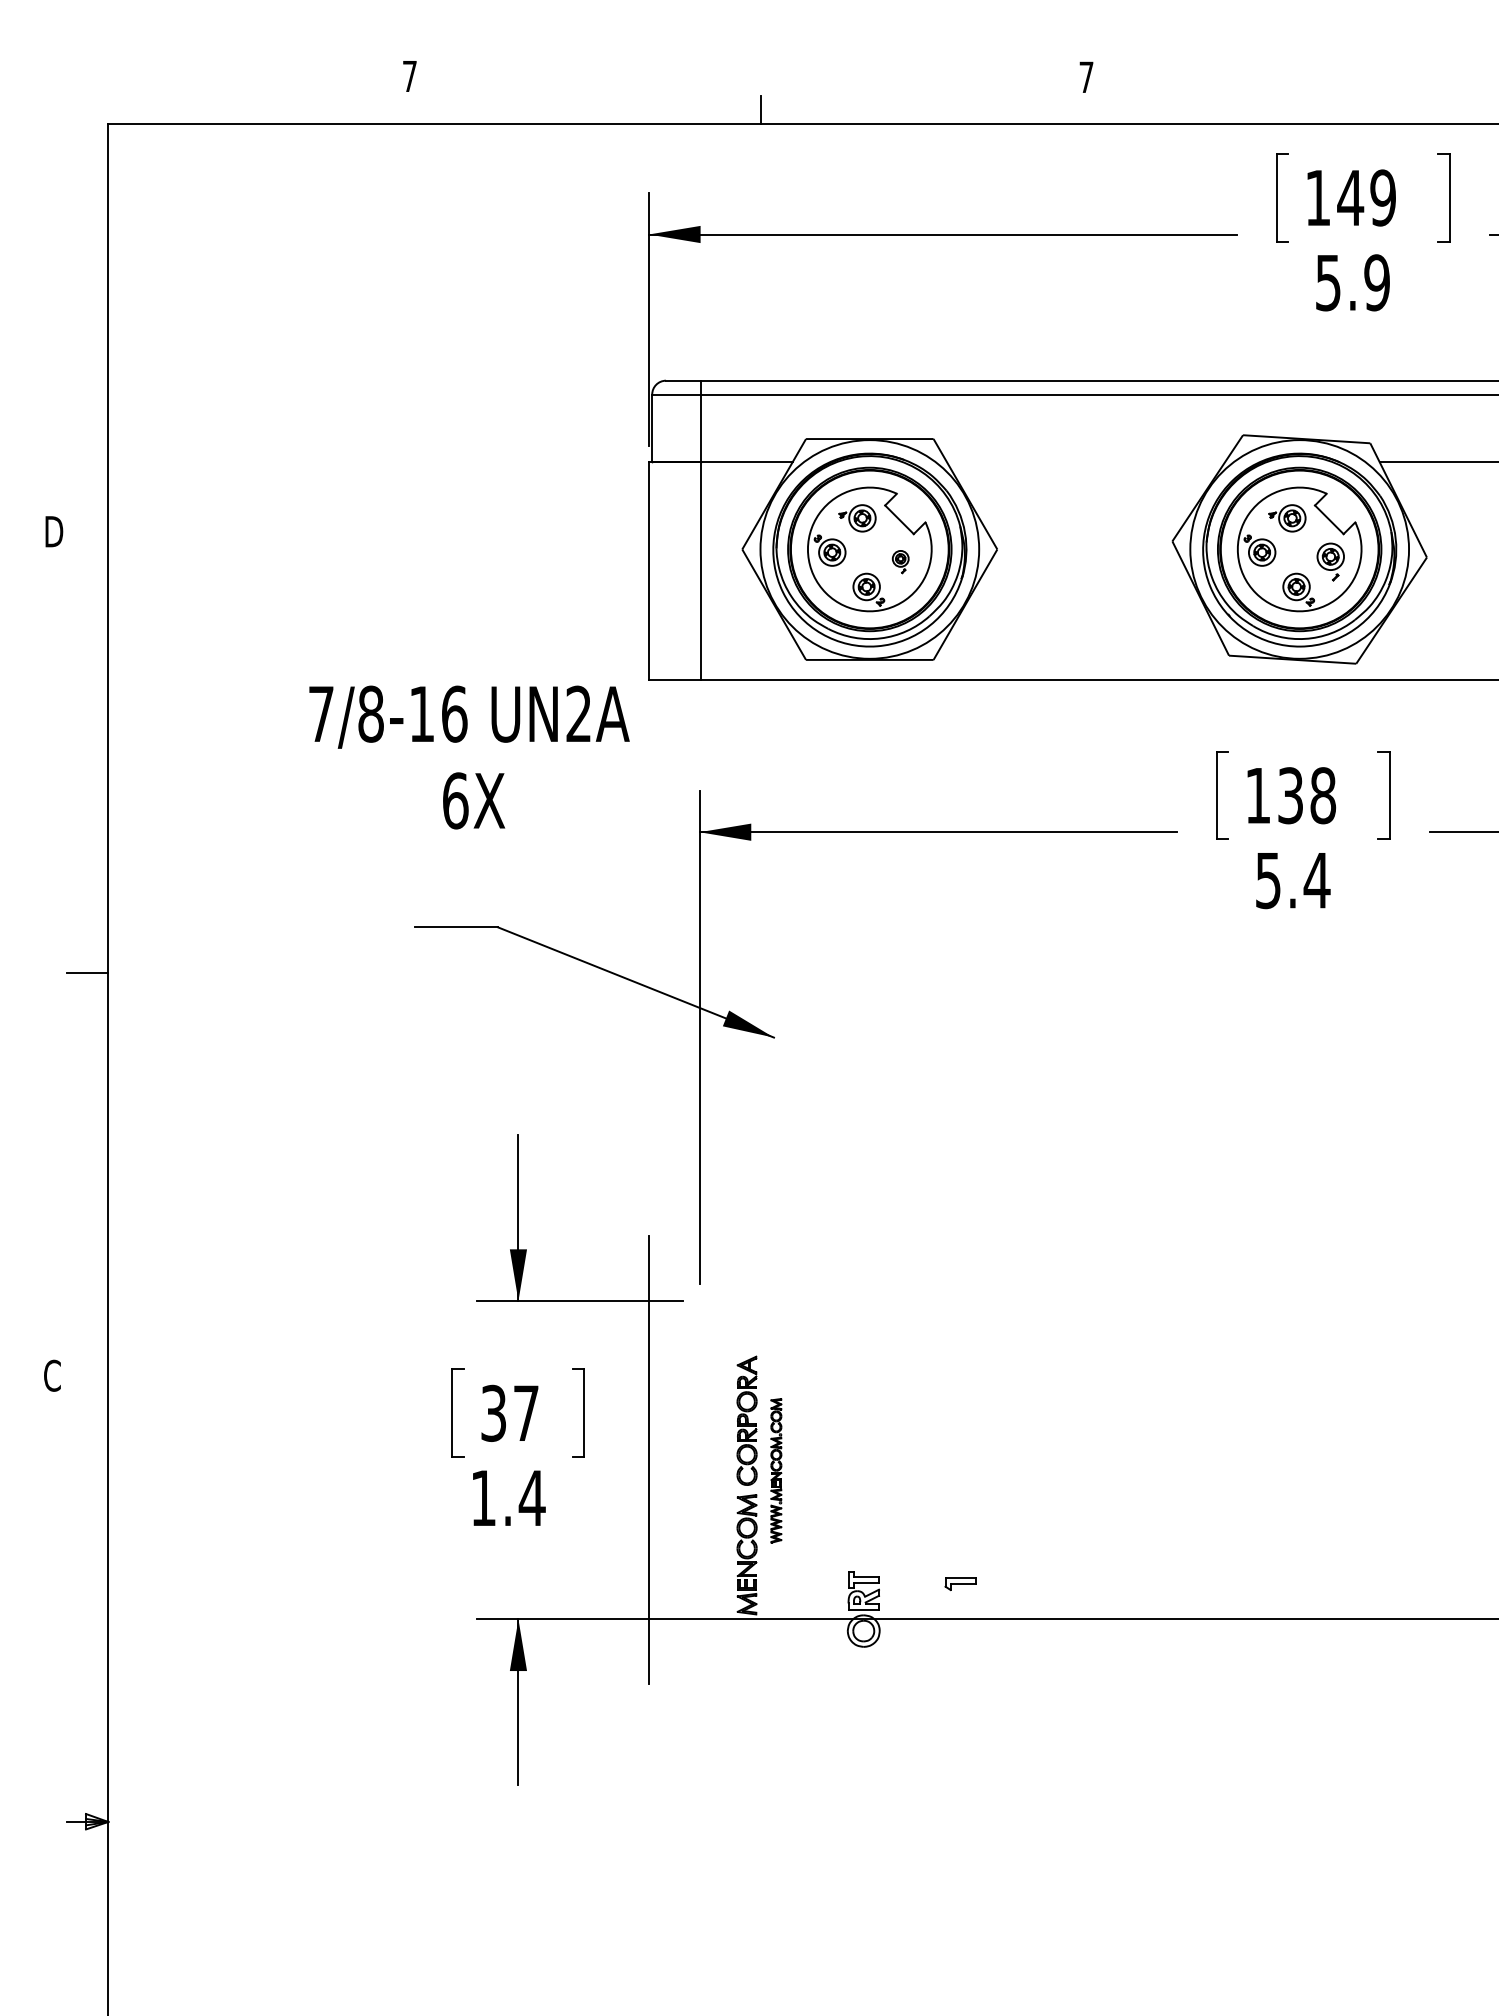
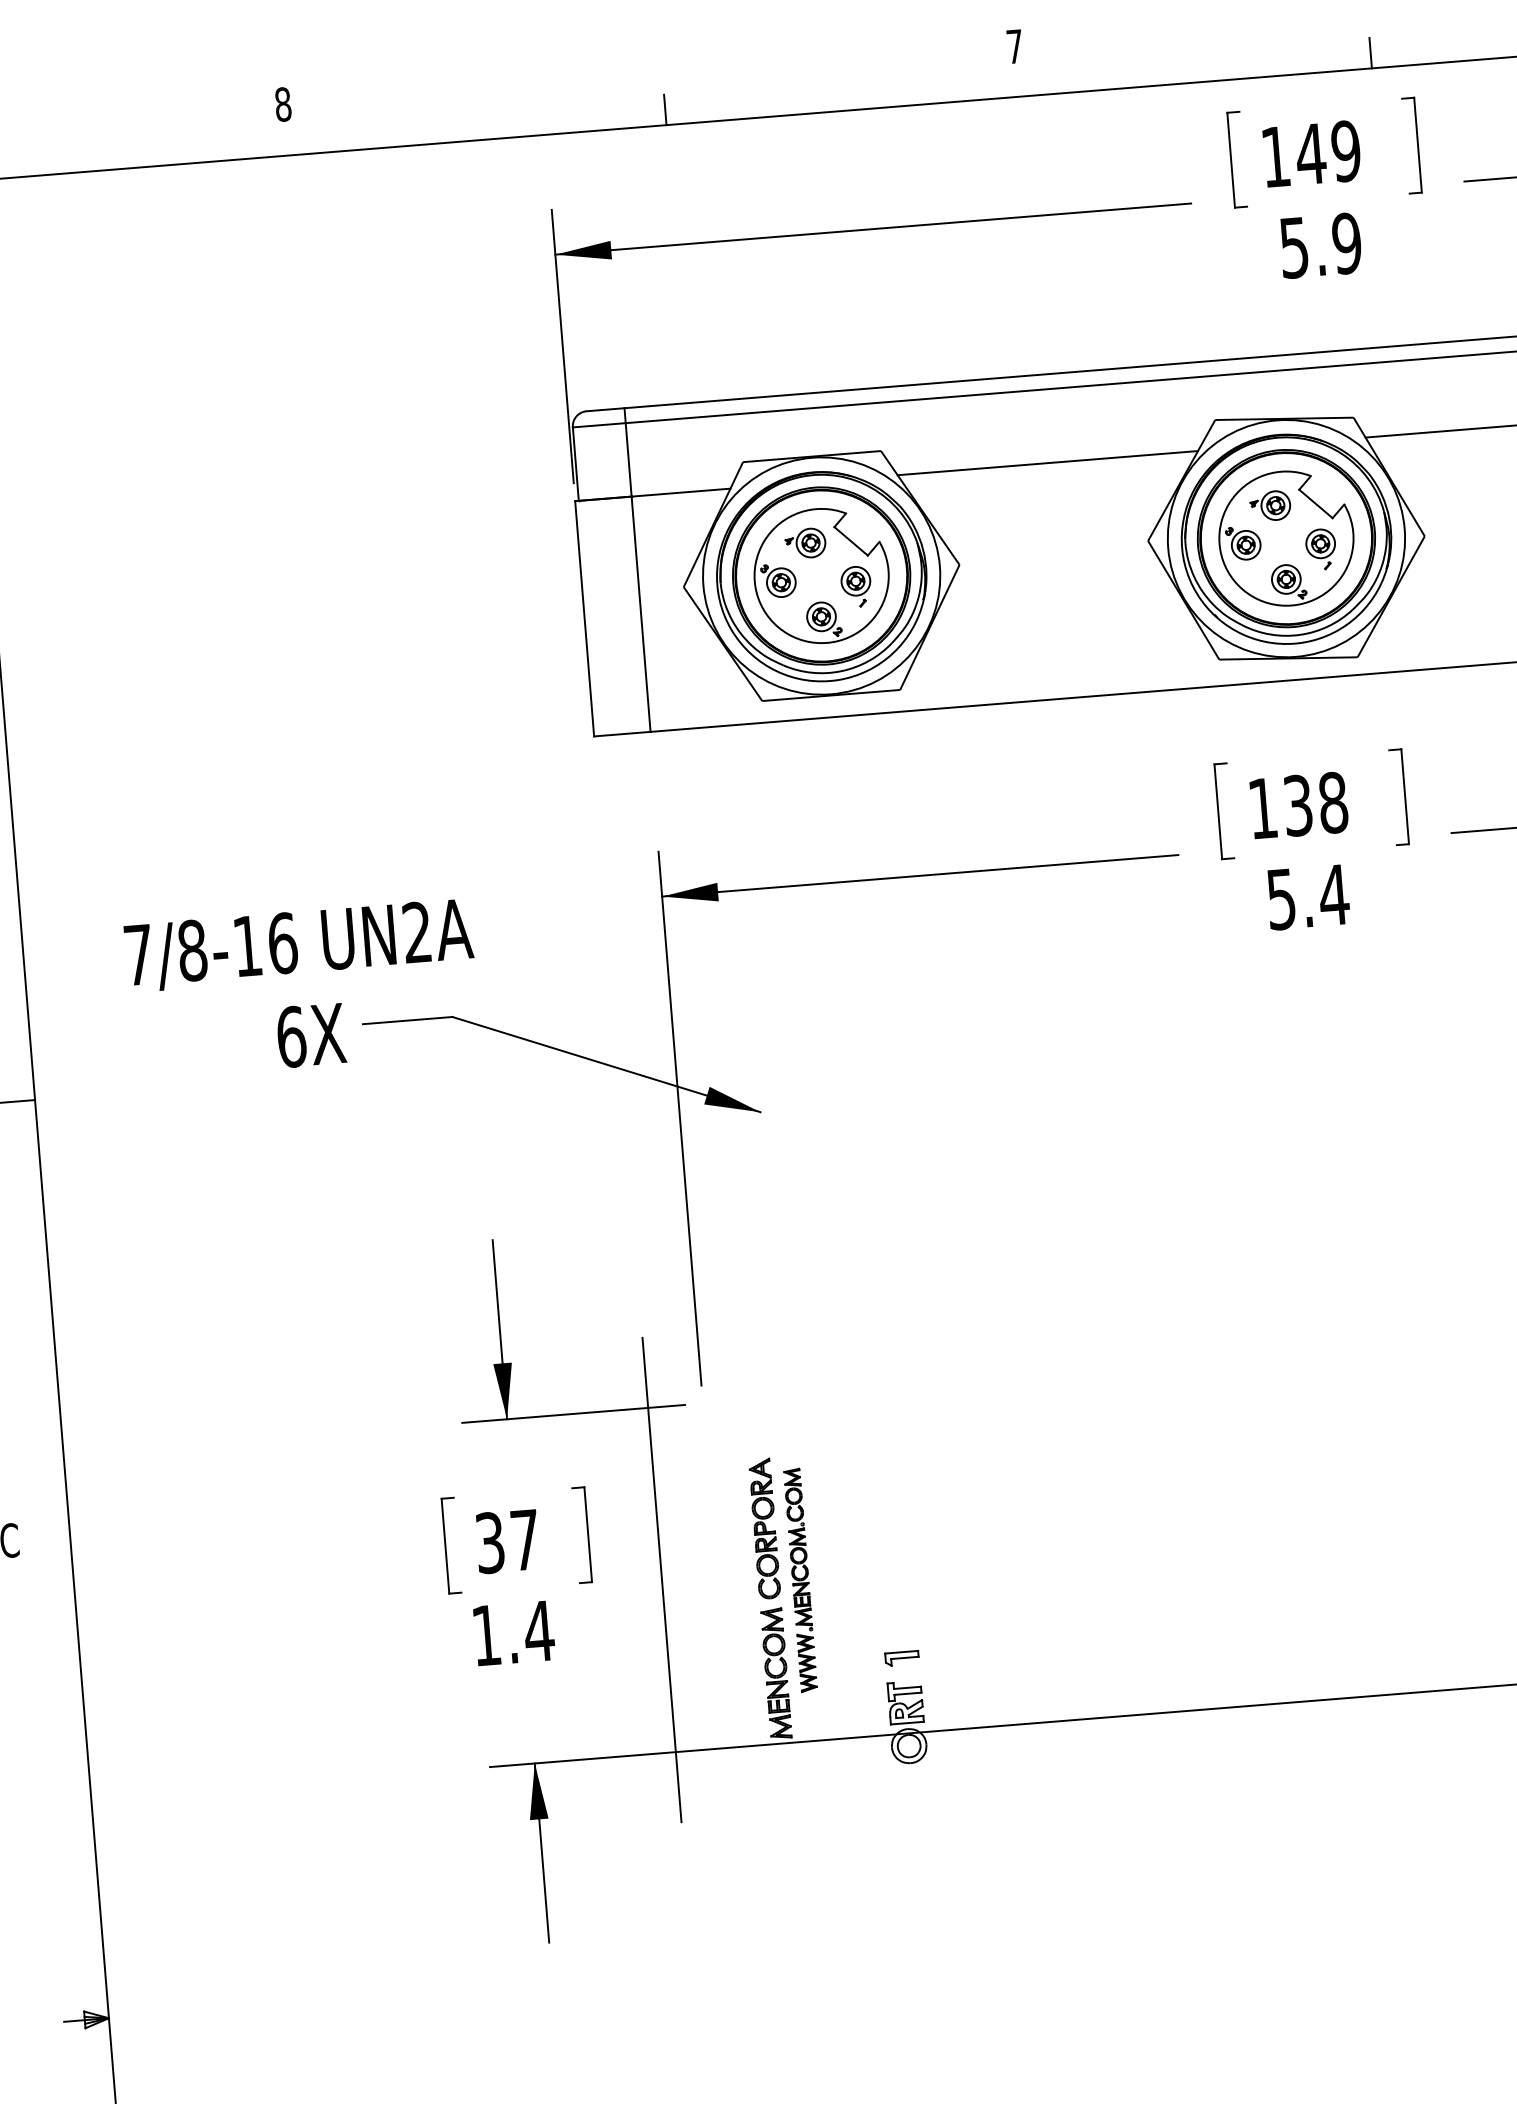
text: (409, 76) -> (282, 104), 7 -> 8
line: (1412, 109) -> (1370, 53), added
line: (1085, 462) -> (1047, 463), added
part: (900, 561) -> (855, 586), size x1.67
text: (469, 757) -> (302, 988), moved
part: (776, 1470) -> (800, 1580), size x1.43
part: (960, 1583) -> (901, 1657), moved

